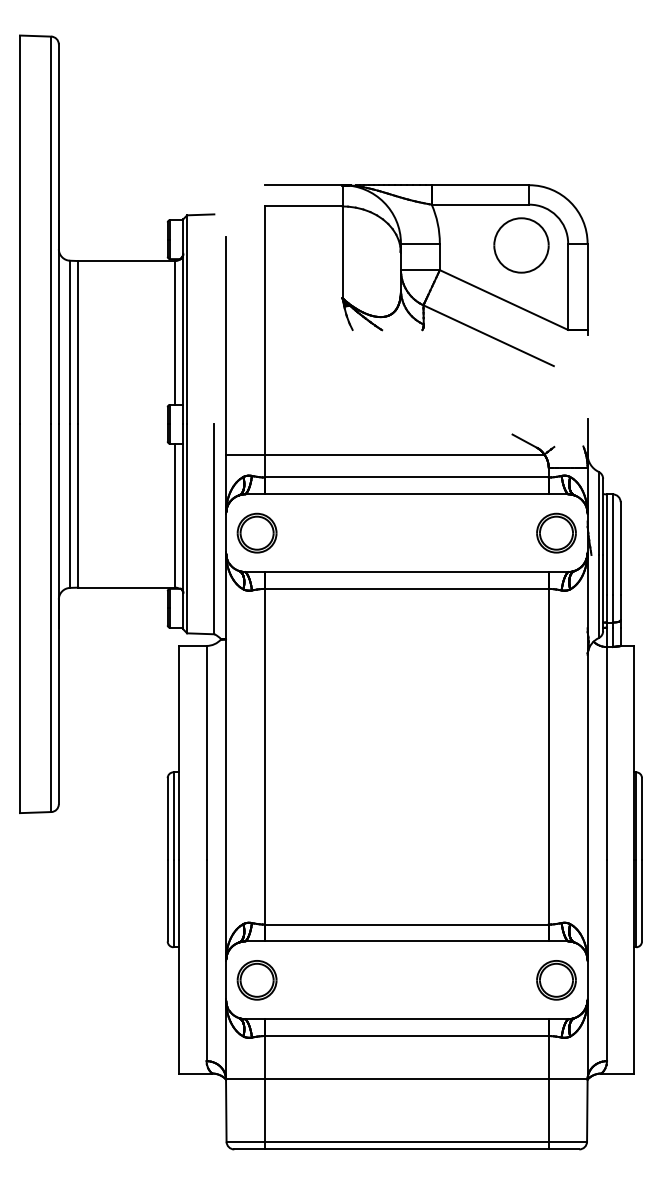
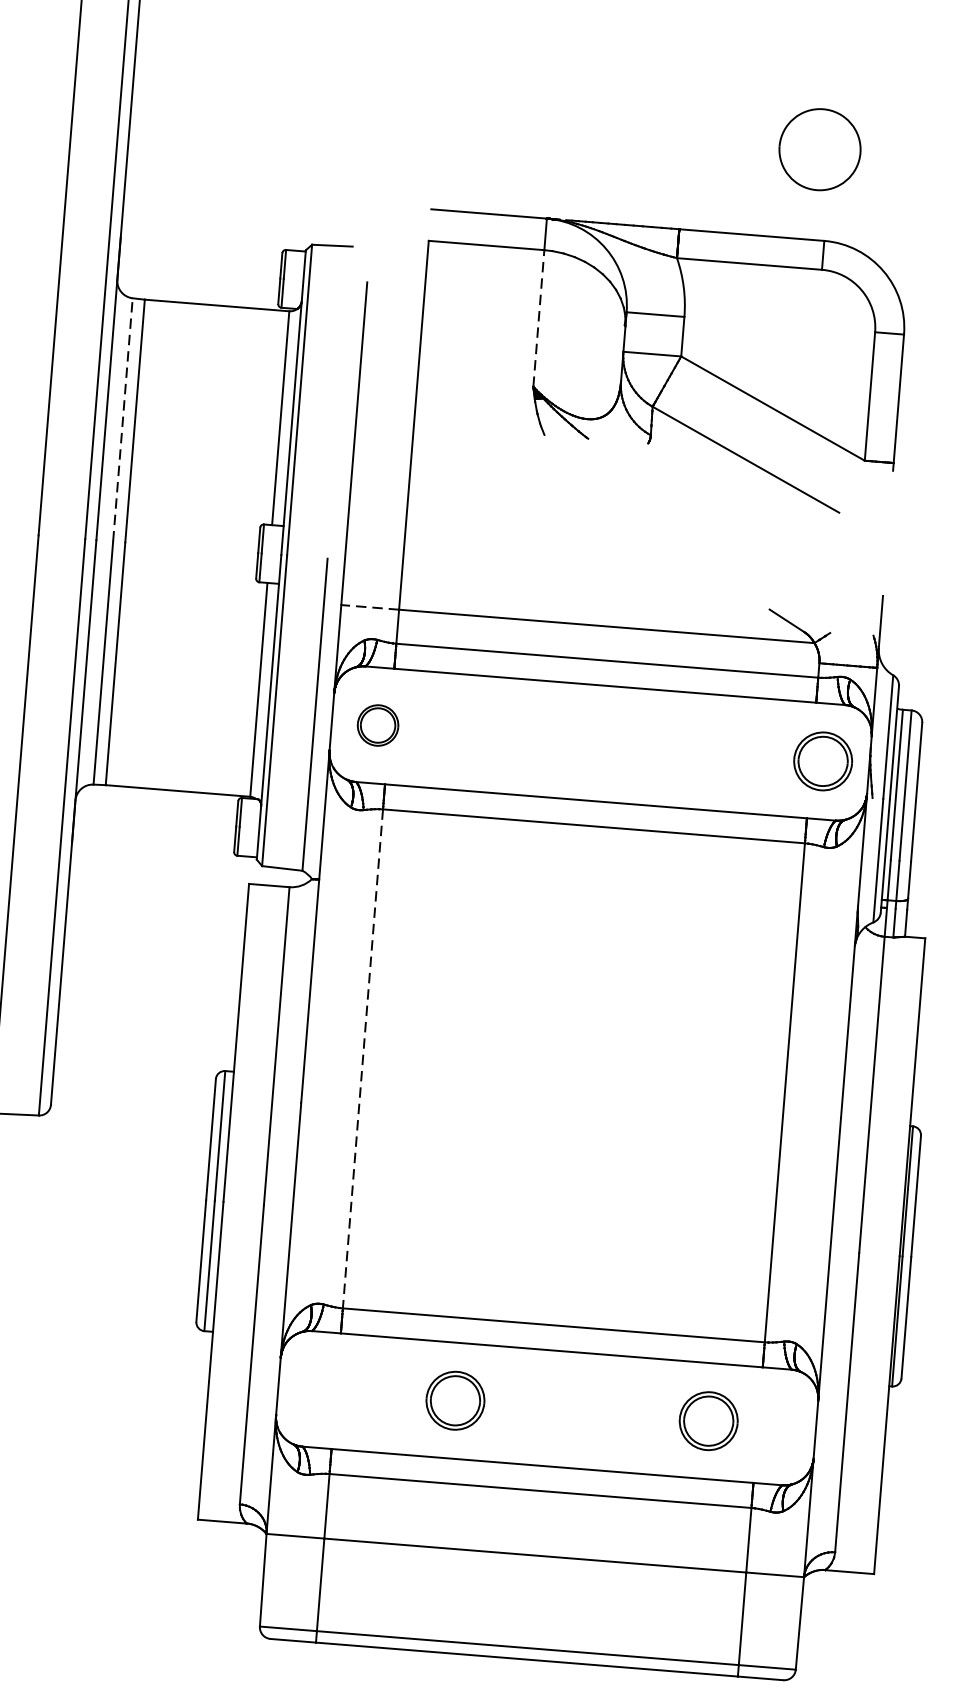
part: (521, 245) -> (820, 149), moved
line: (342, 252) -> (538, 318), solid -> dashed
line: (70, 342) -> (123, 419), solid -> dashed
line: (244, 454) -> (368, 607), solid -> dashed
part: (256, 532) -> (377, 724), size x0.7
line: (264, 756) -> (362, 1058), solid -> dashed
part: (256, 980) -> (454, 1400), moved
part: (556, 980) -> (708, 1421), moved

